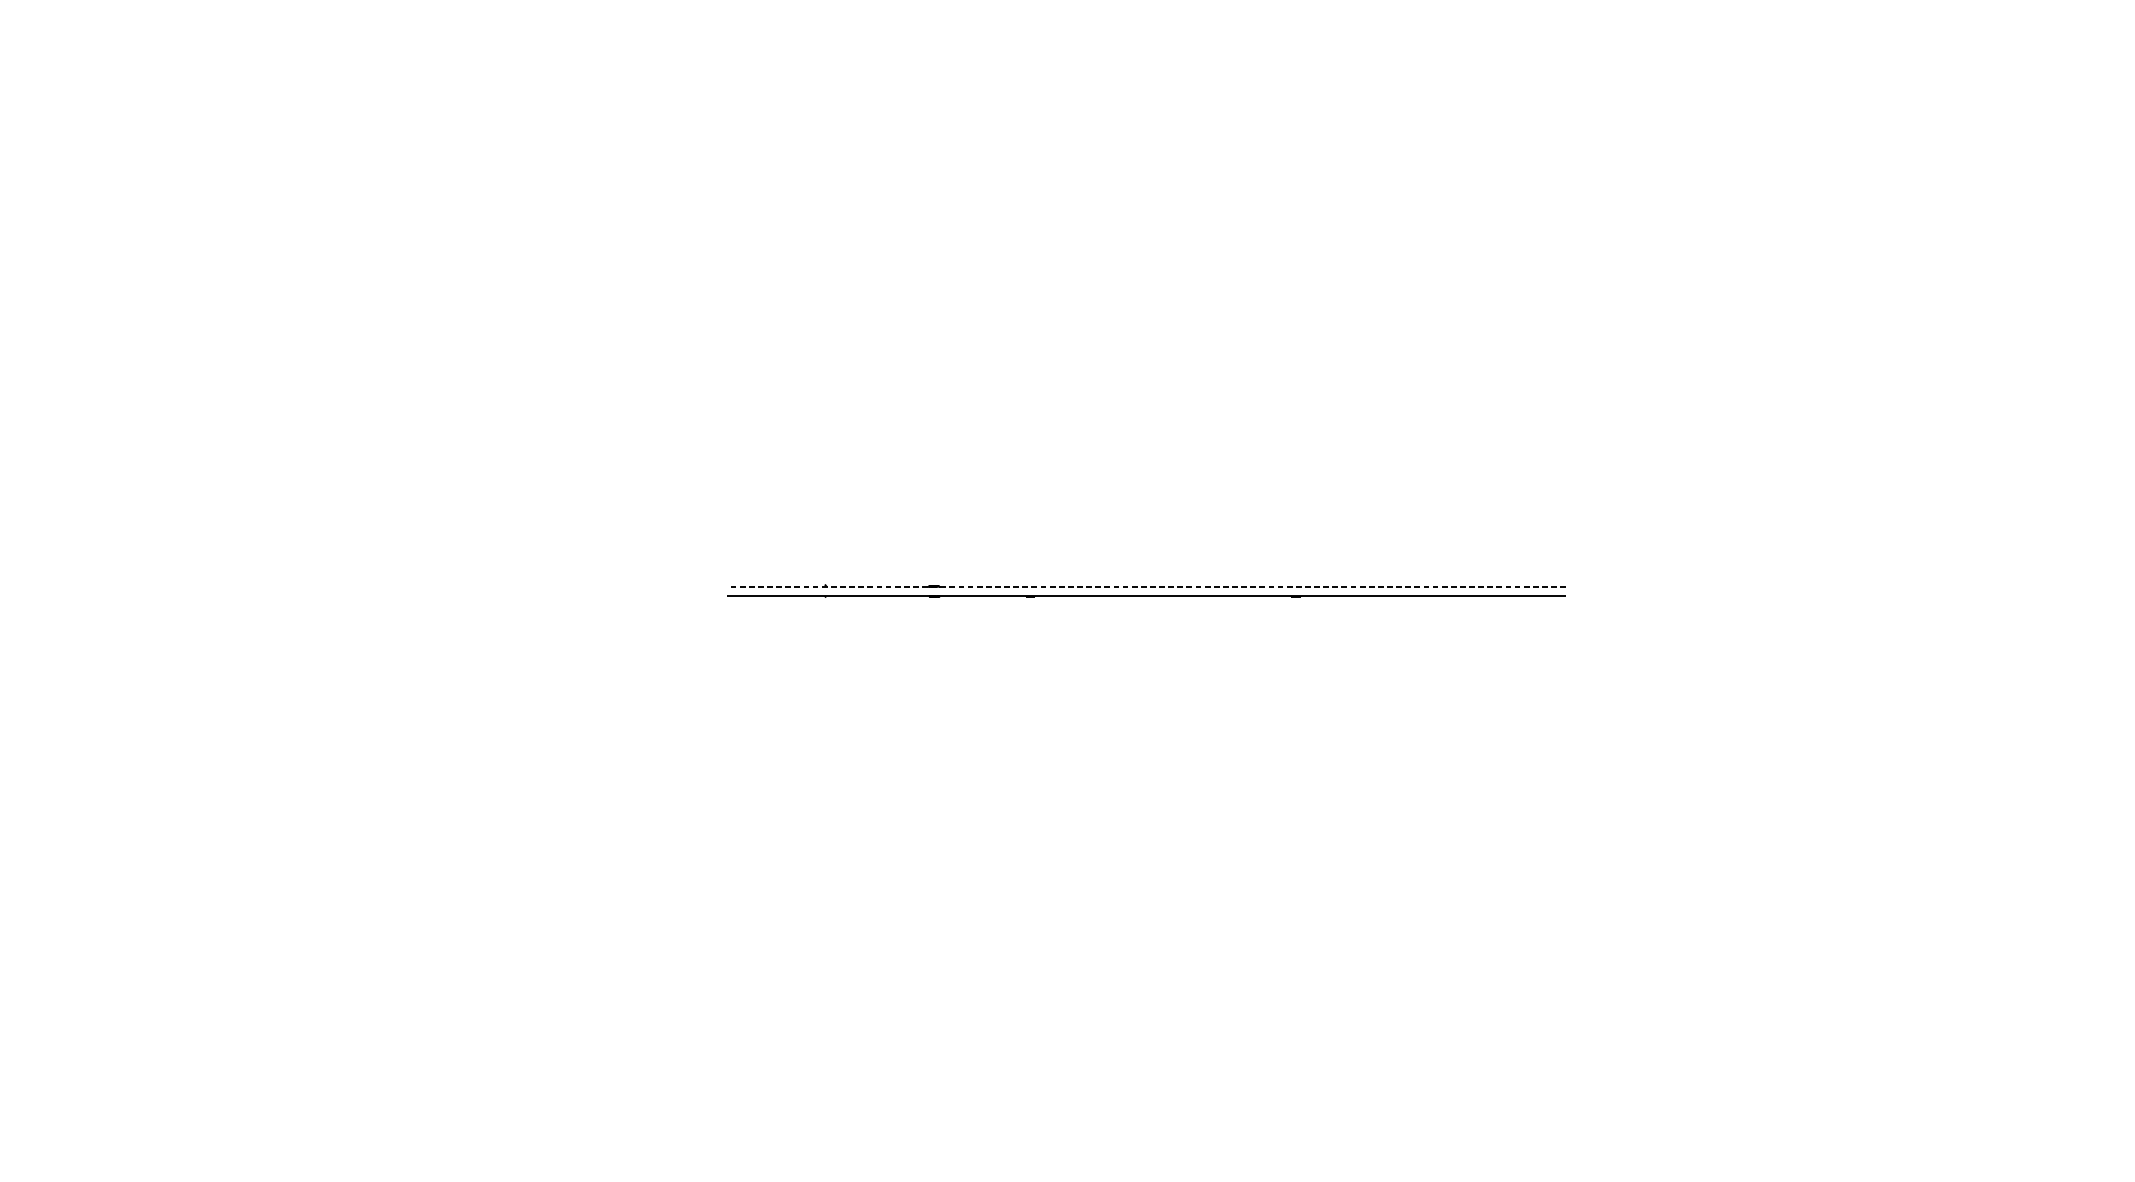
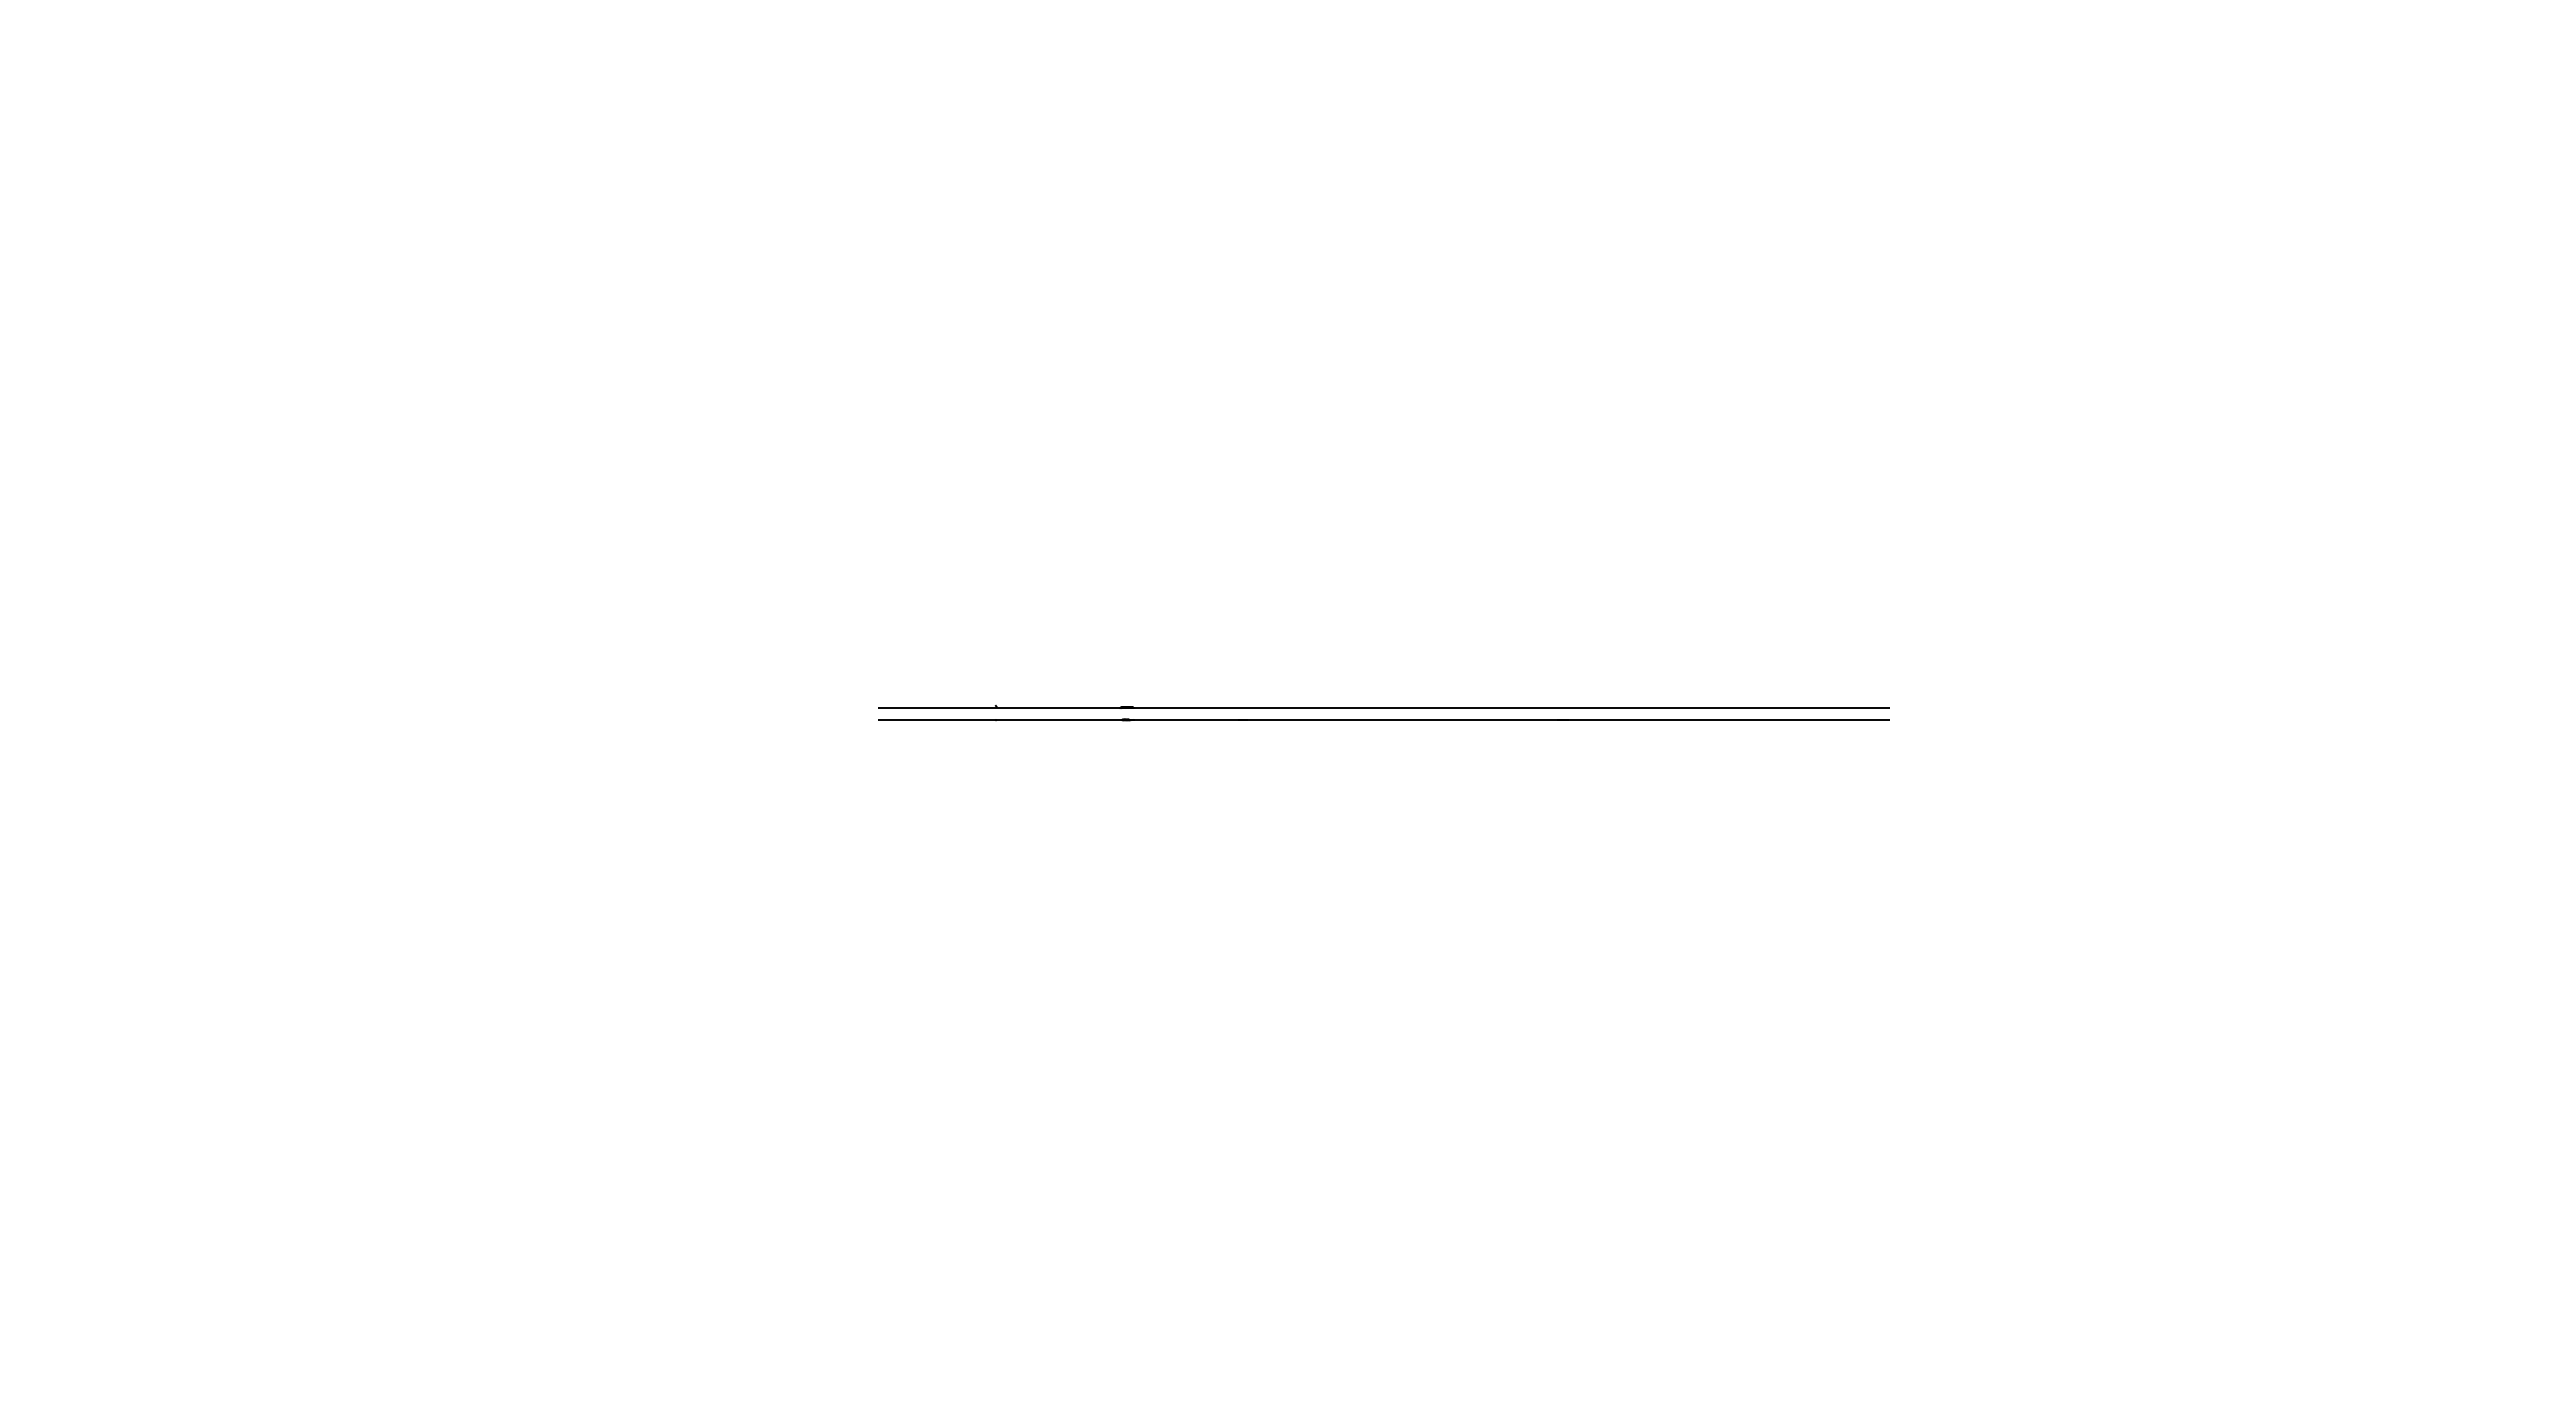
line: (1146, 587) -> (1383, 708), dashed -> solid

